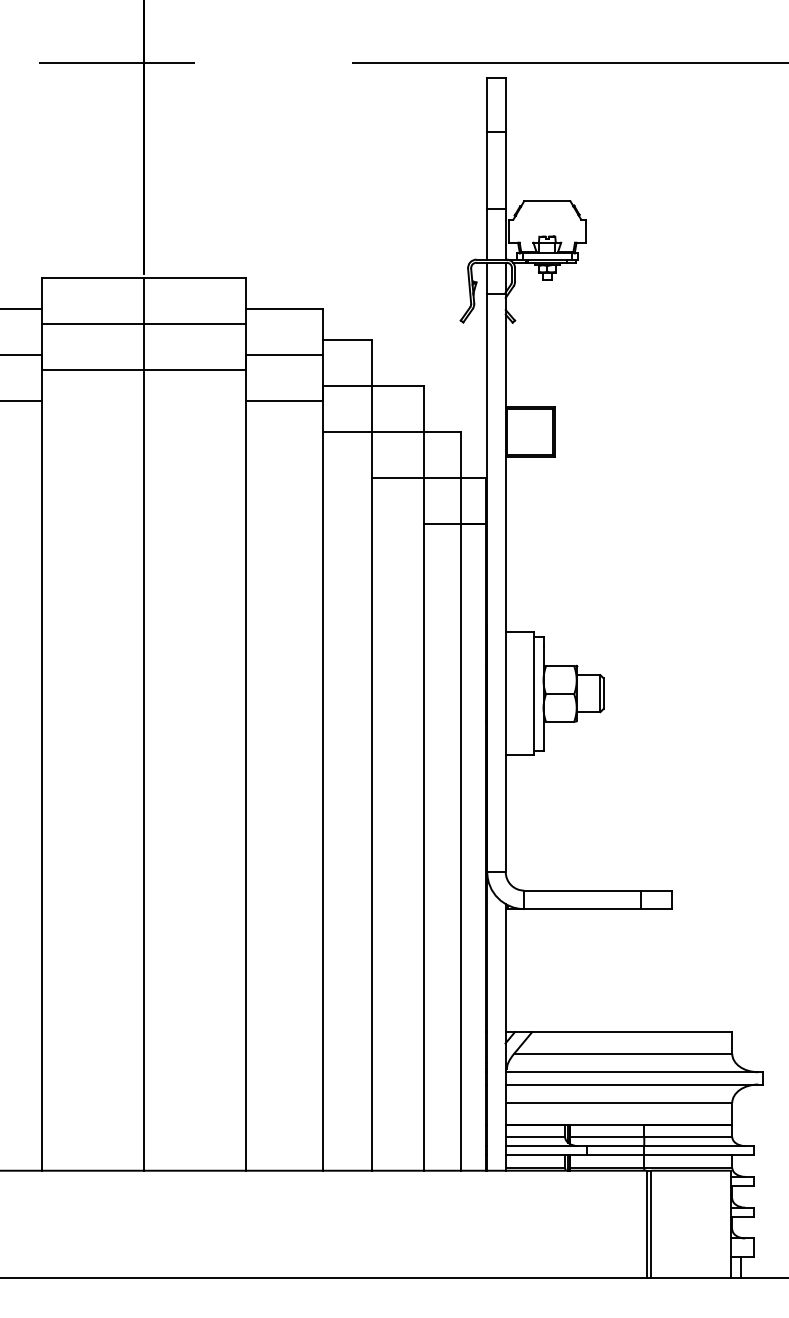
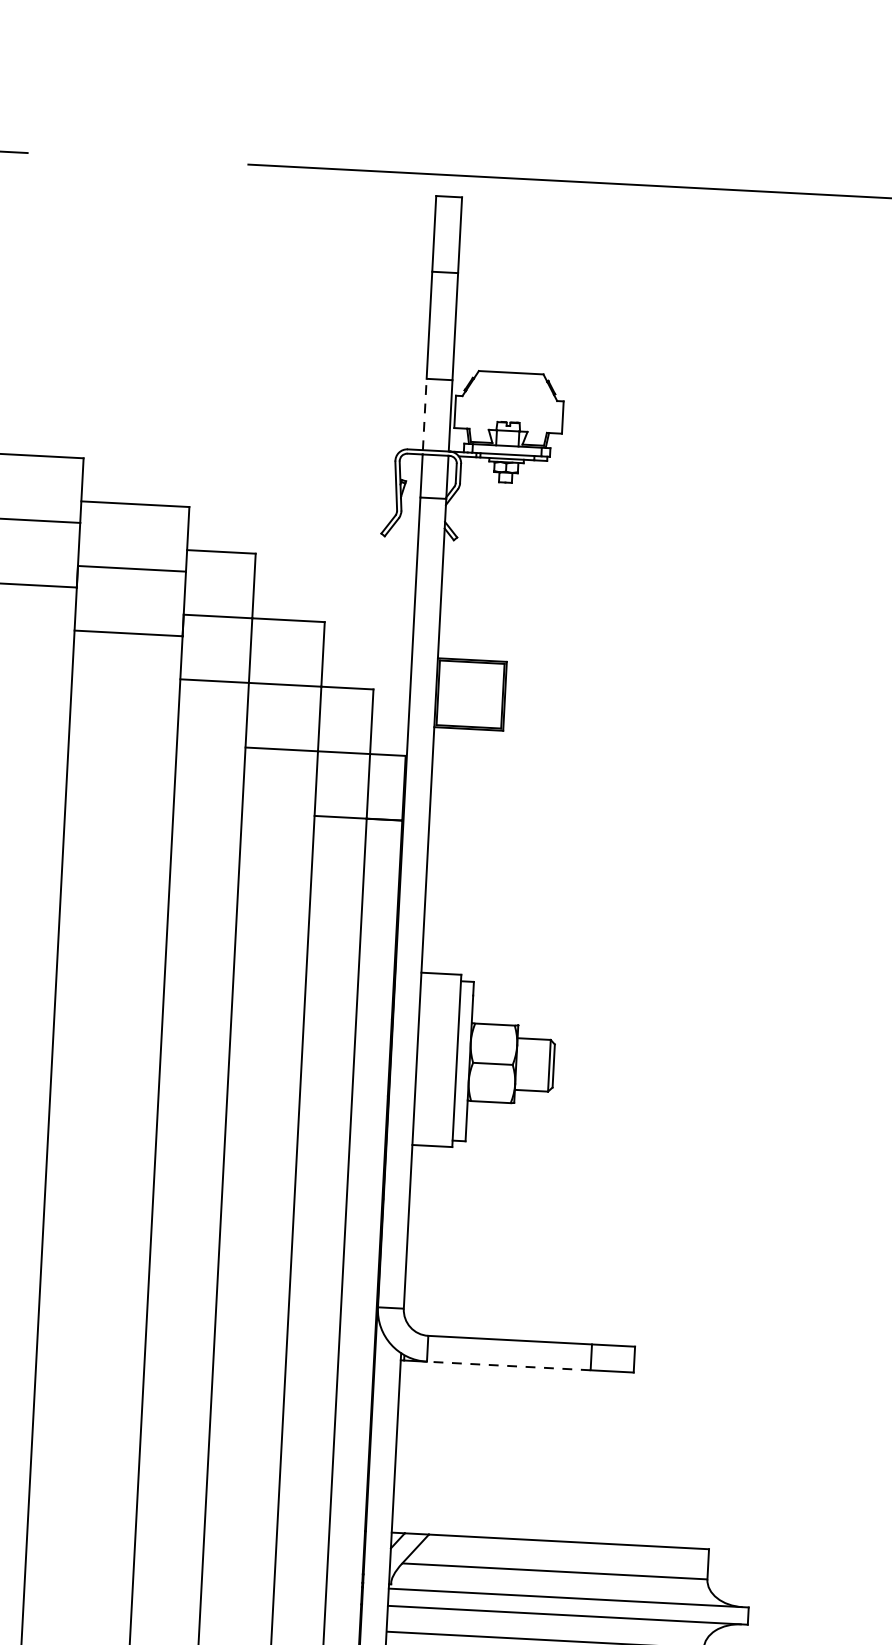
line: (487, 233) -> (425, 413), solid -> dashed
line: (582, 909) -> (508, 1366), solid -> dashed

